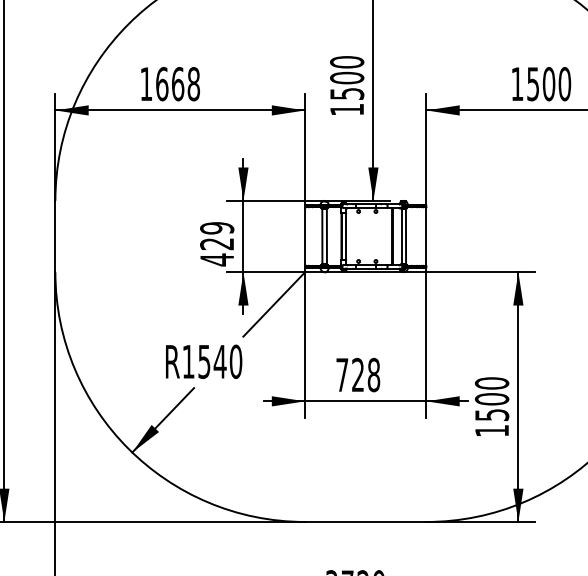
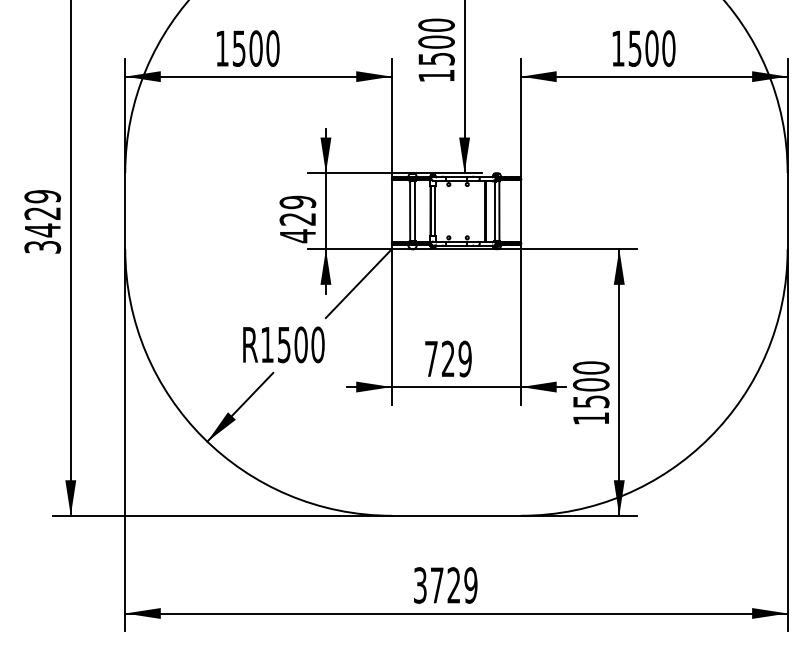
text: (177, 84) -> (255, 48), 1668 -> 1500
text: (220, 361) -> (301, 344), R1540 -> R1500
text: (373, 374) -> (464, 358), 728 -> 729

